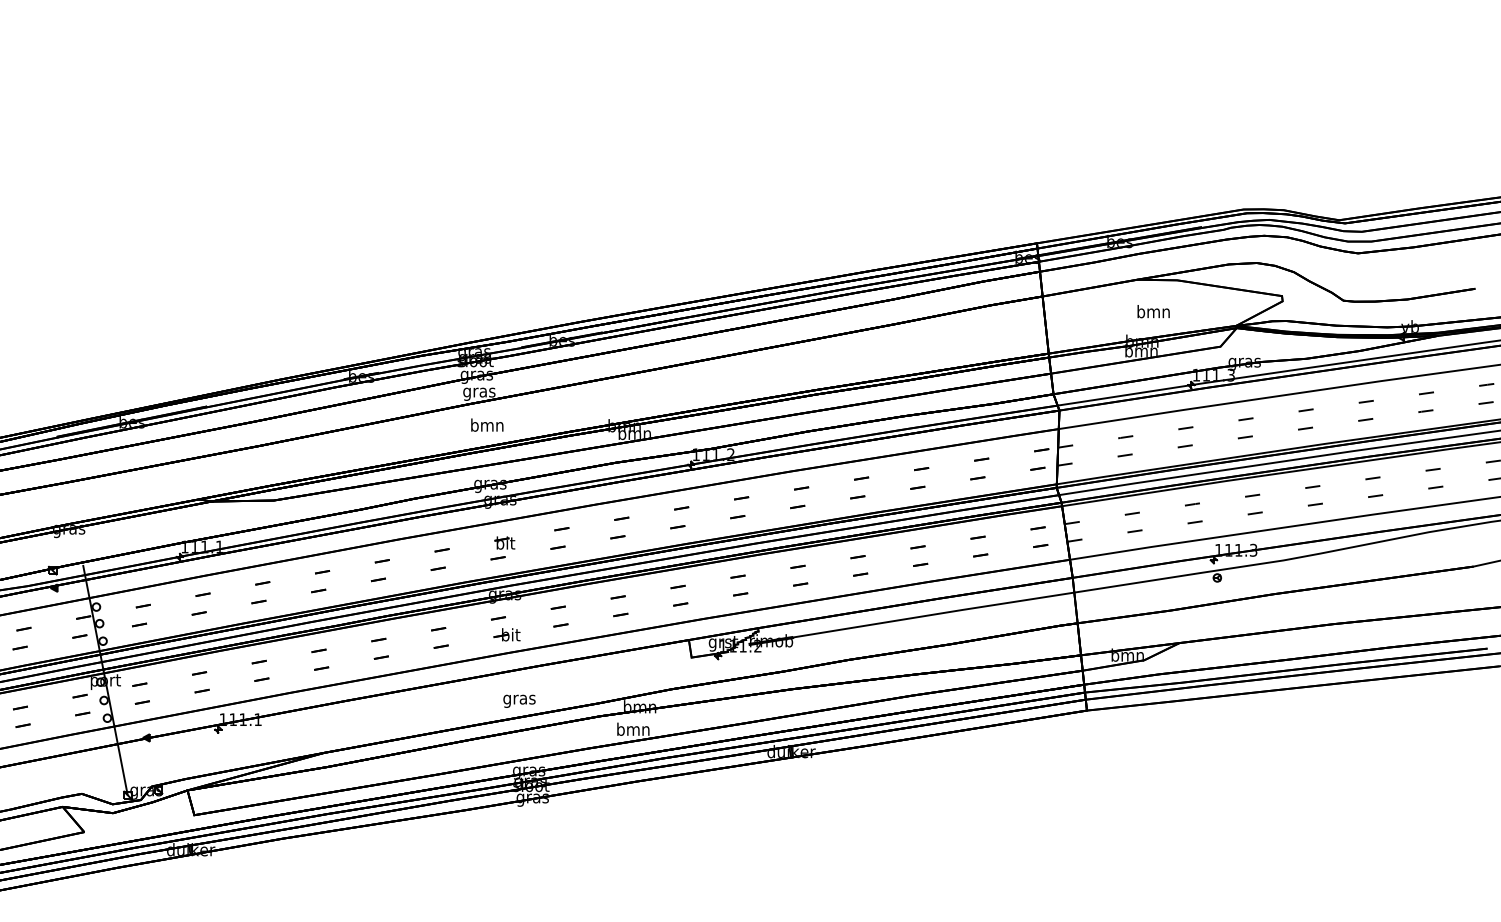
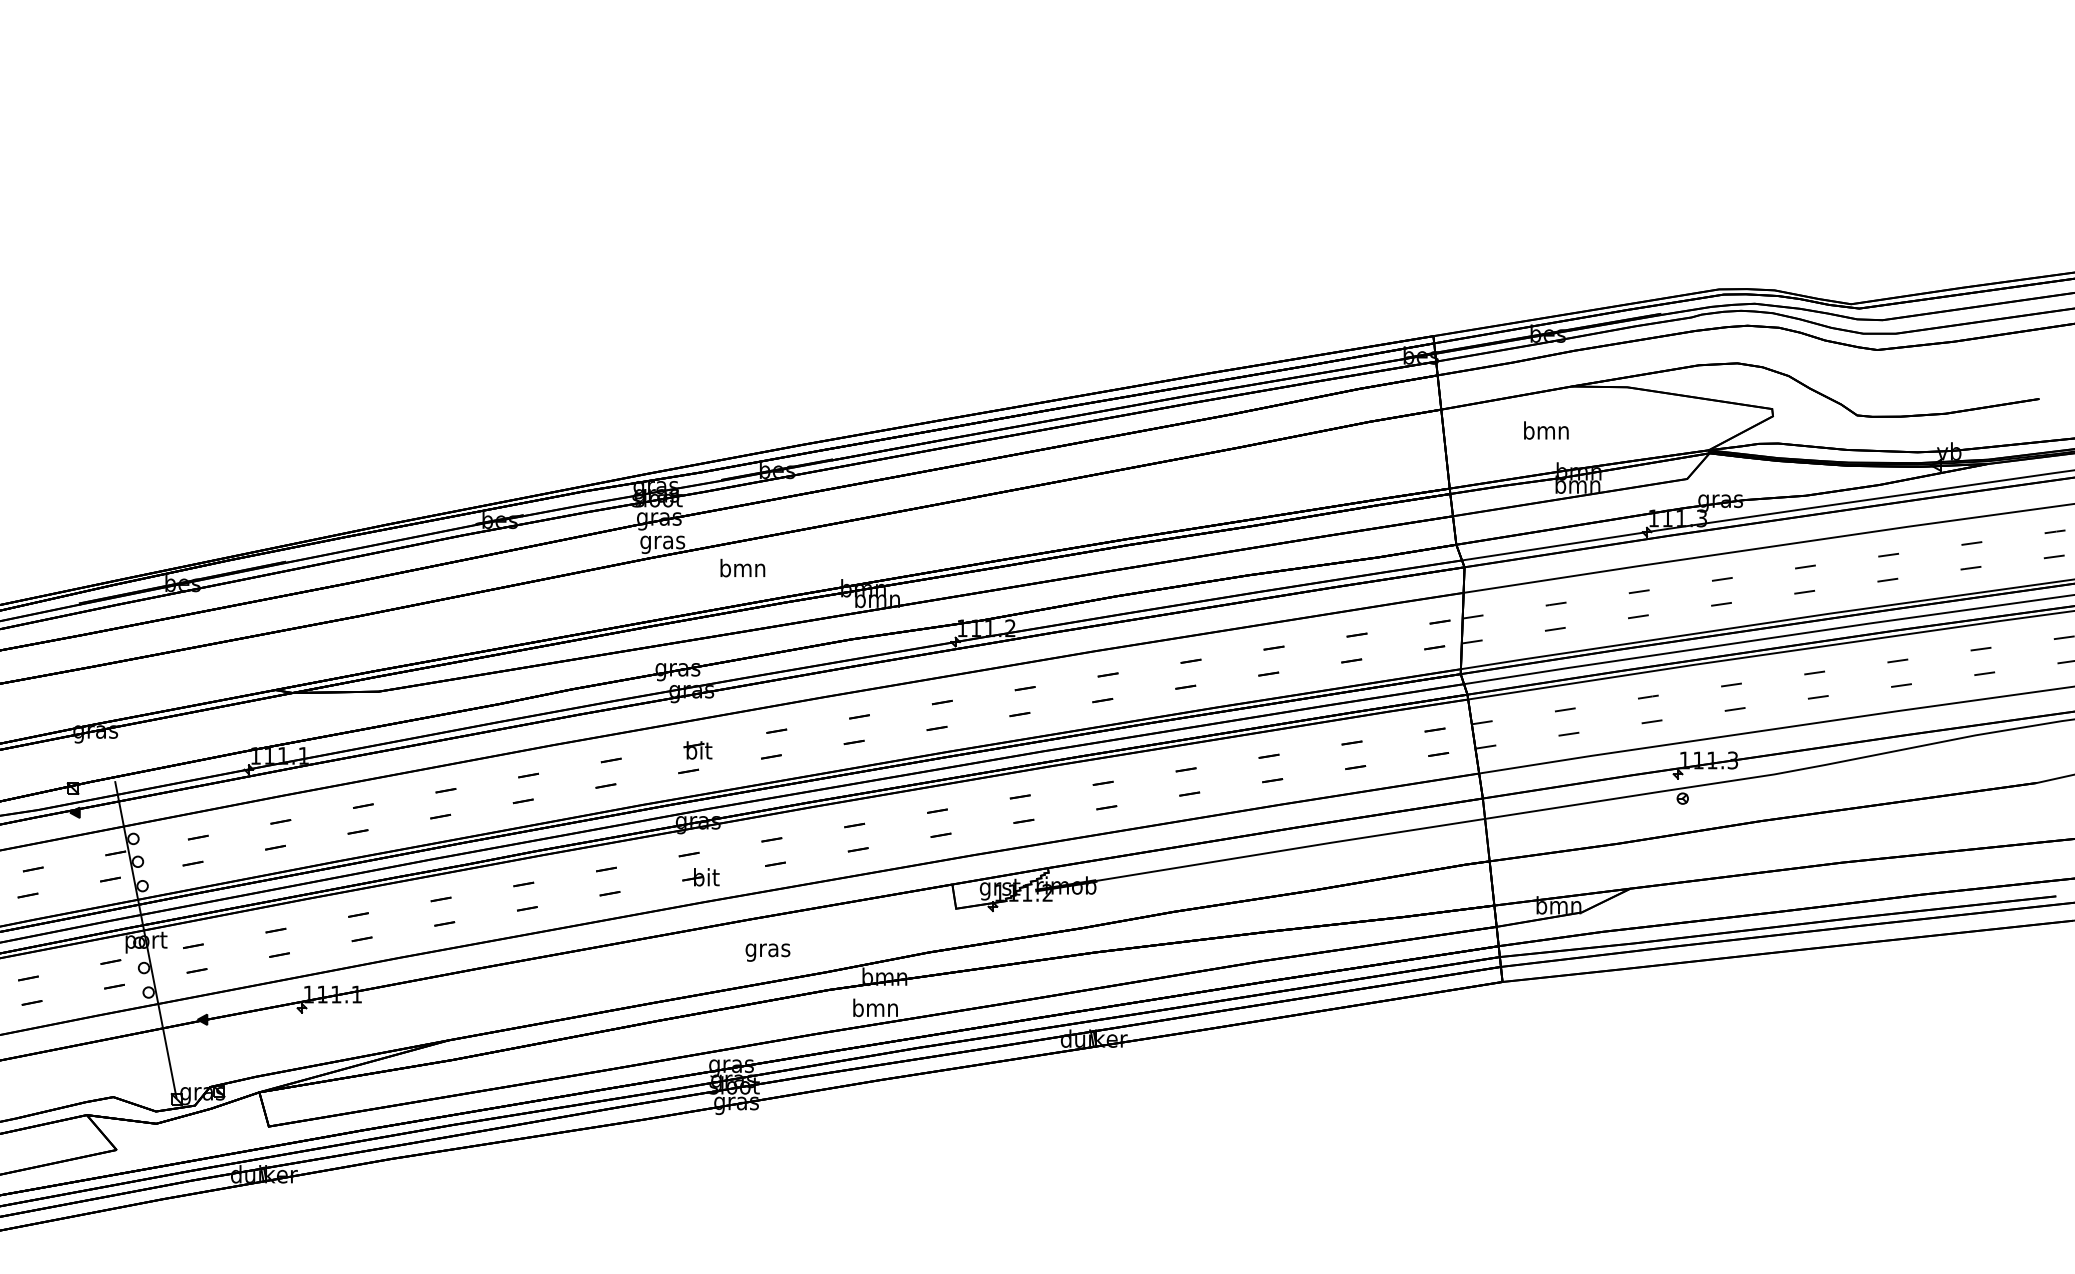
text: (1153, 311) -> (1546, 430), moved
text: (487, 424) -> (743, 567), moved
text: (519, 700) -> (767, 951), moved

